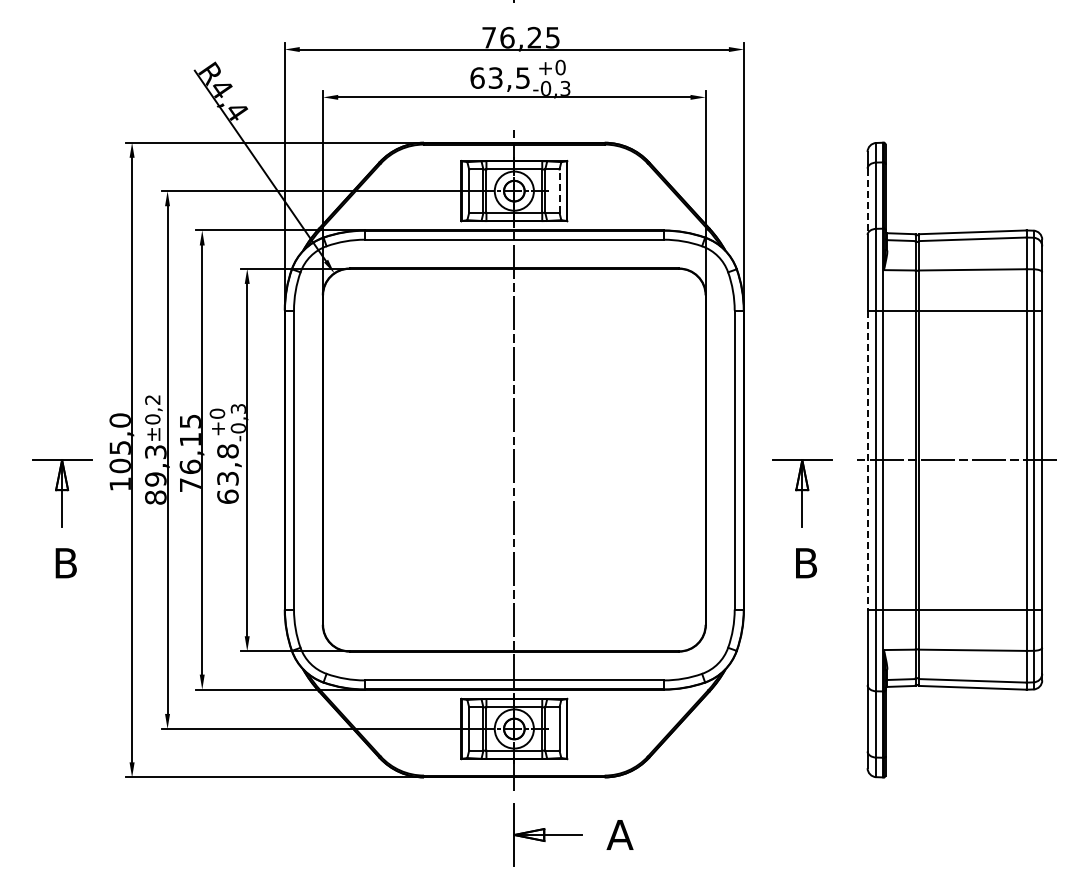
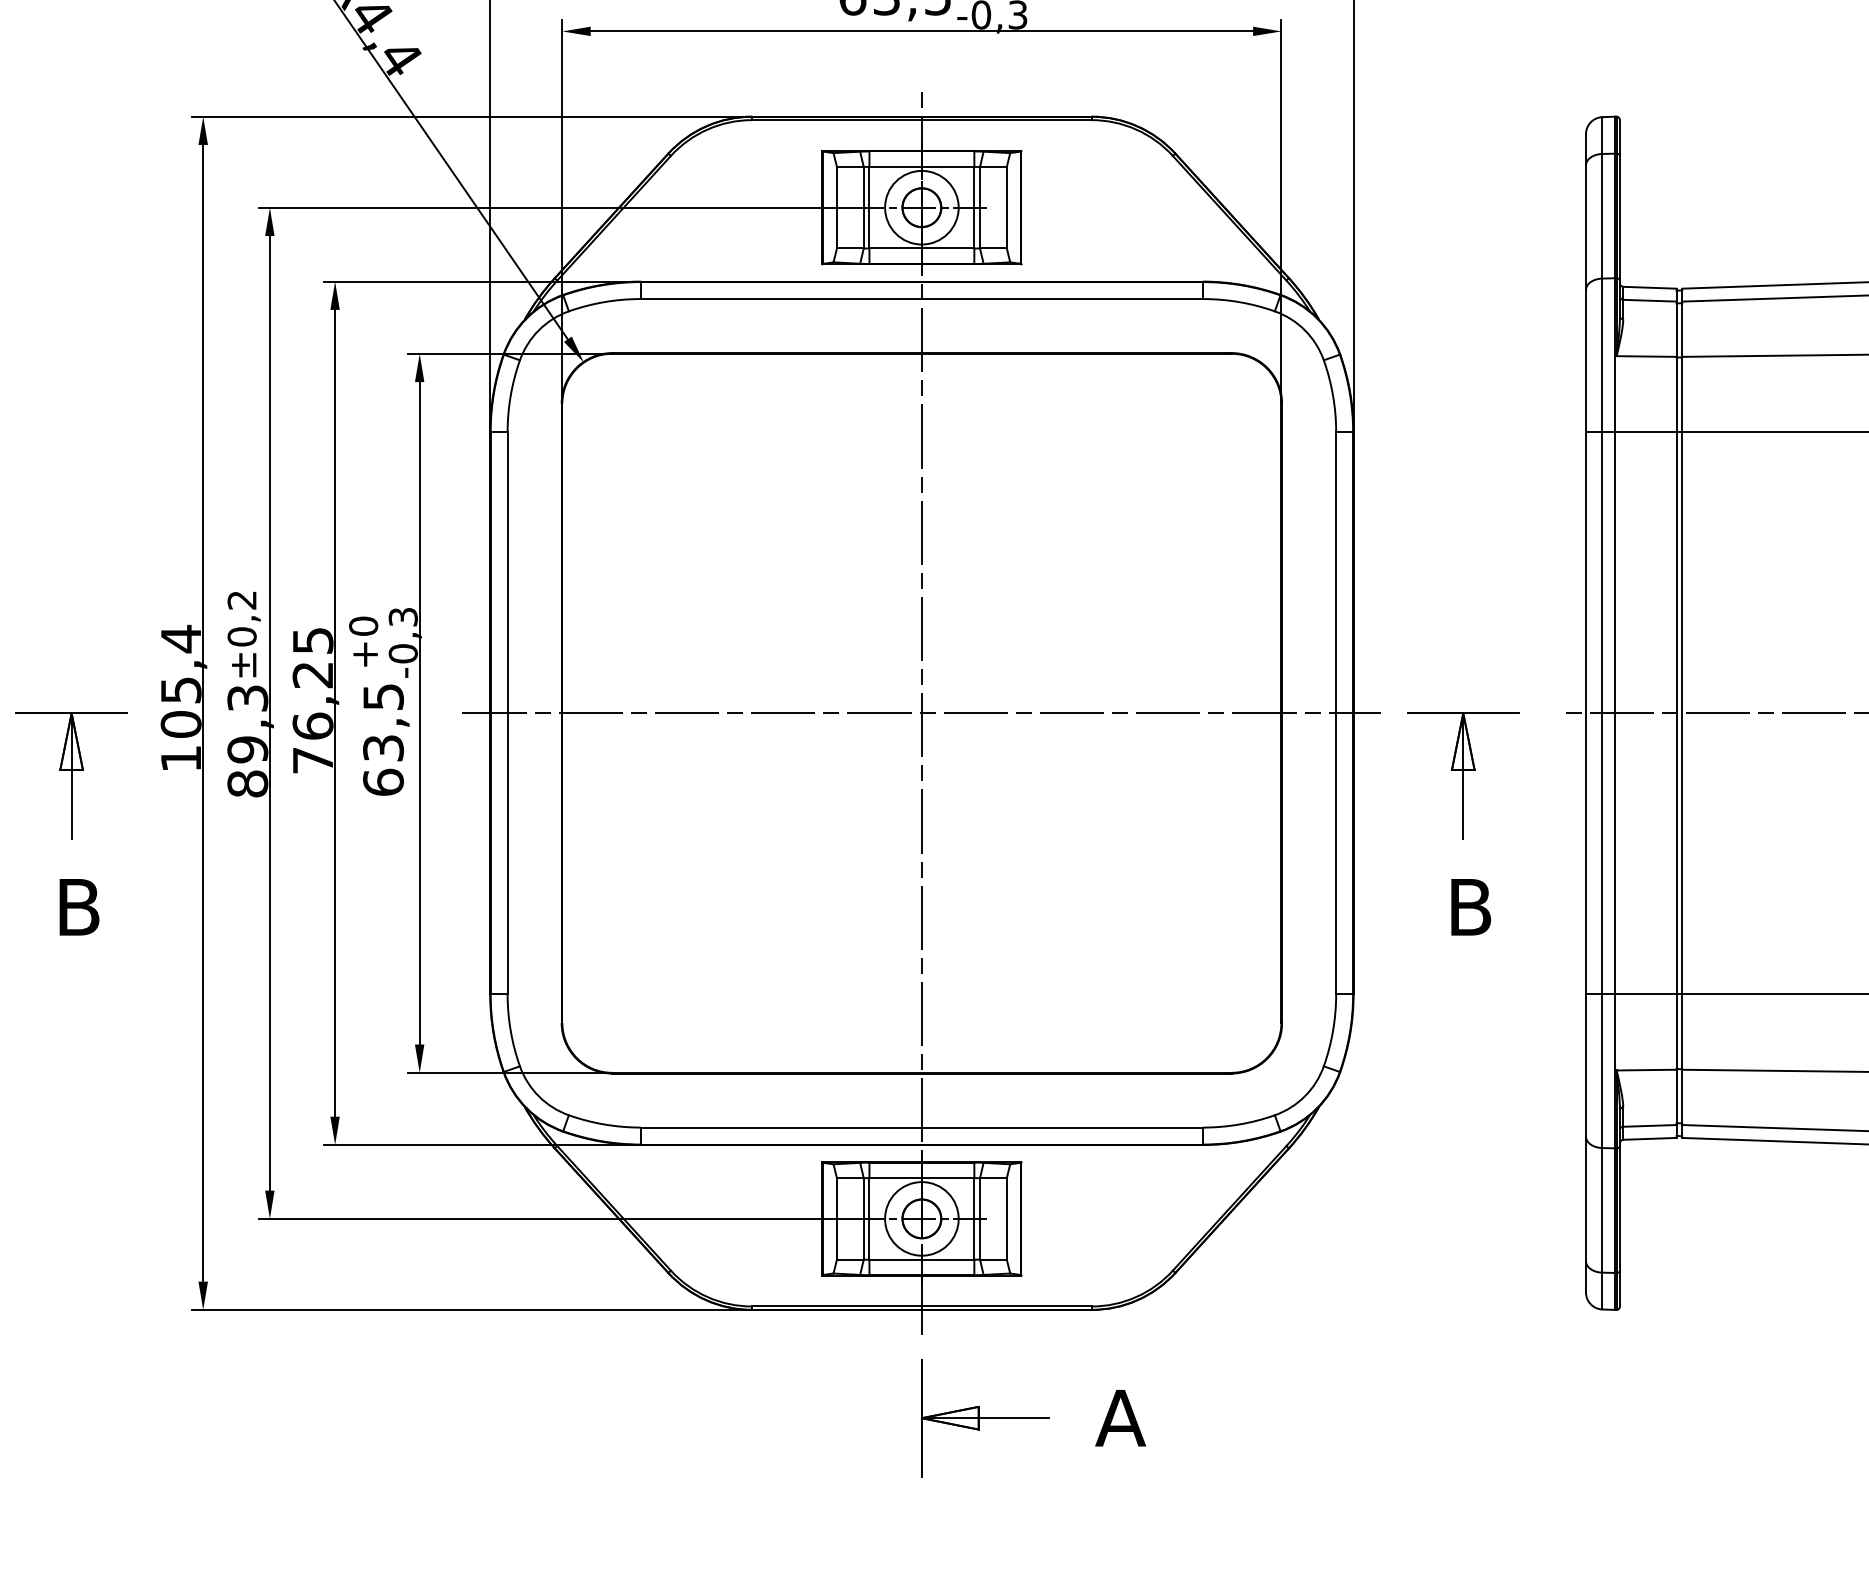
line: (559, 191) -> (1006, 208), dashed -> solid
line: (867, 202) -> (1585, 229), dashed -> solid
text: (119, 420) -> (179, 638), 105,0 -> 105,4
text: (189, 439) -> (311, 674), 76,15 -> 76,25
text: (227, 451) -> (382, 697), 63,8 -> 63,5
line: (513, 460) -> (920, 714), added
line: (867, 460) -> (1585, 714), dashed -> solid

